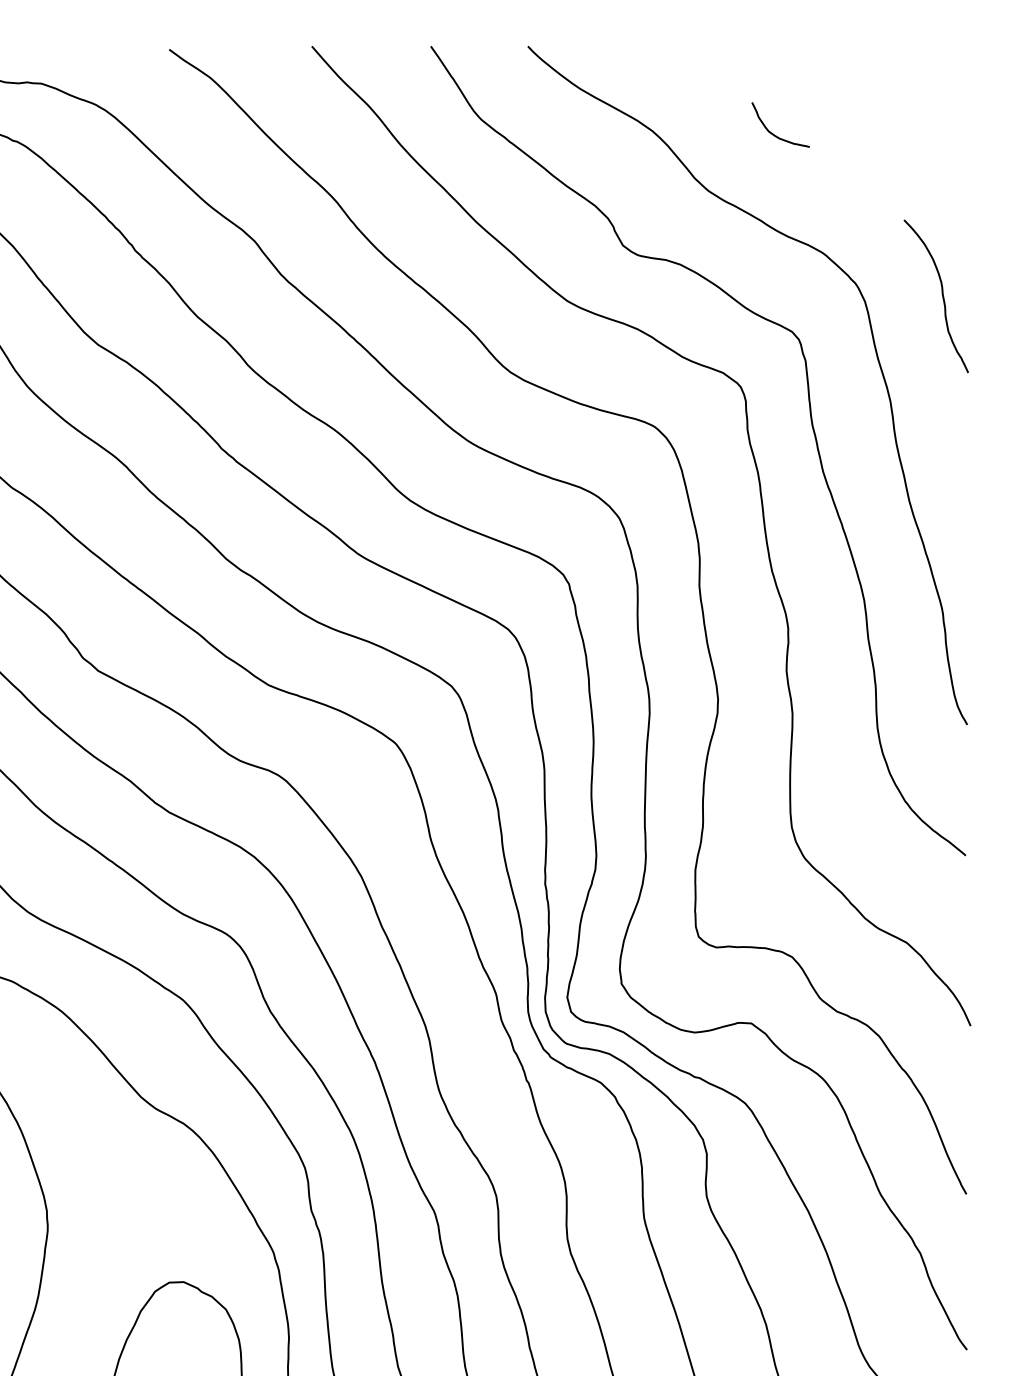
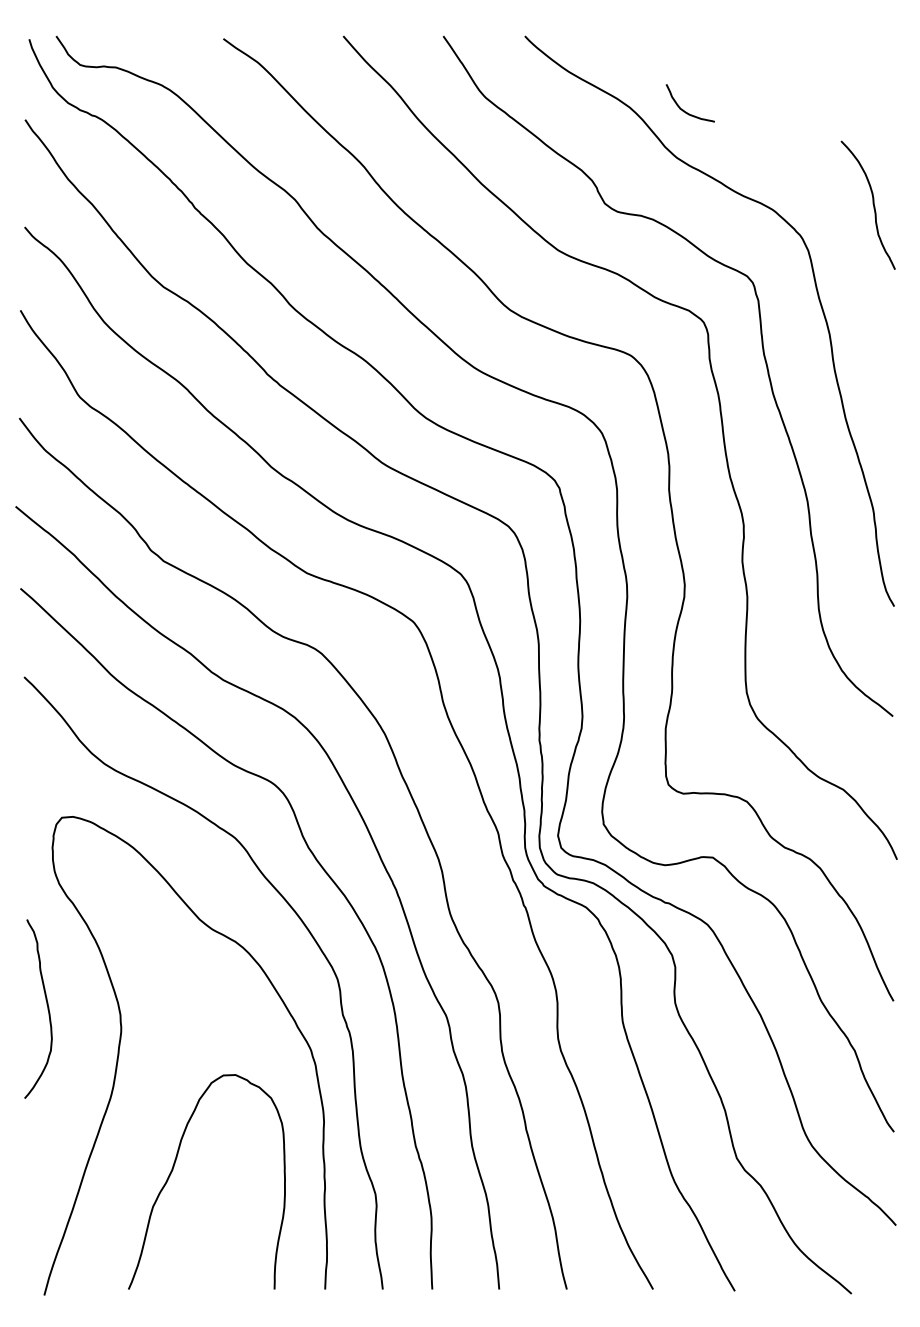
curve: (772, 132) -> (683, 109), moved
curve: (941, 295) -> (872, 204), moved

